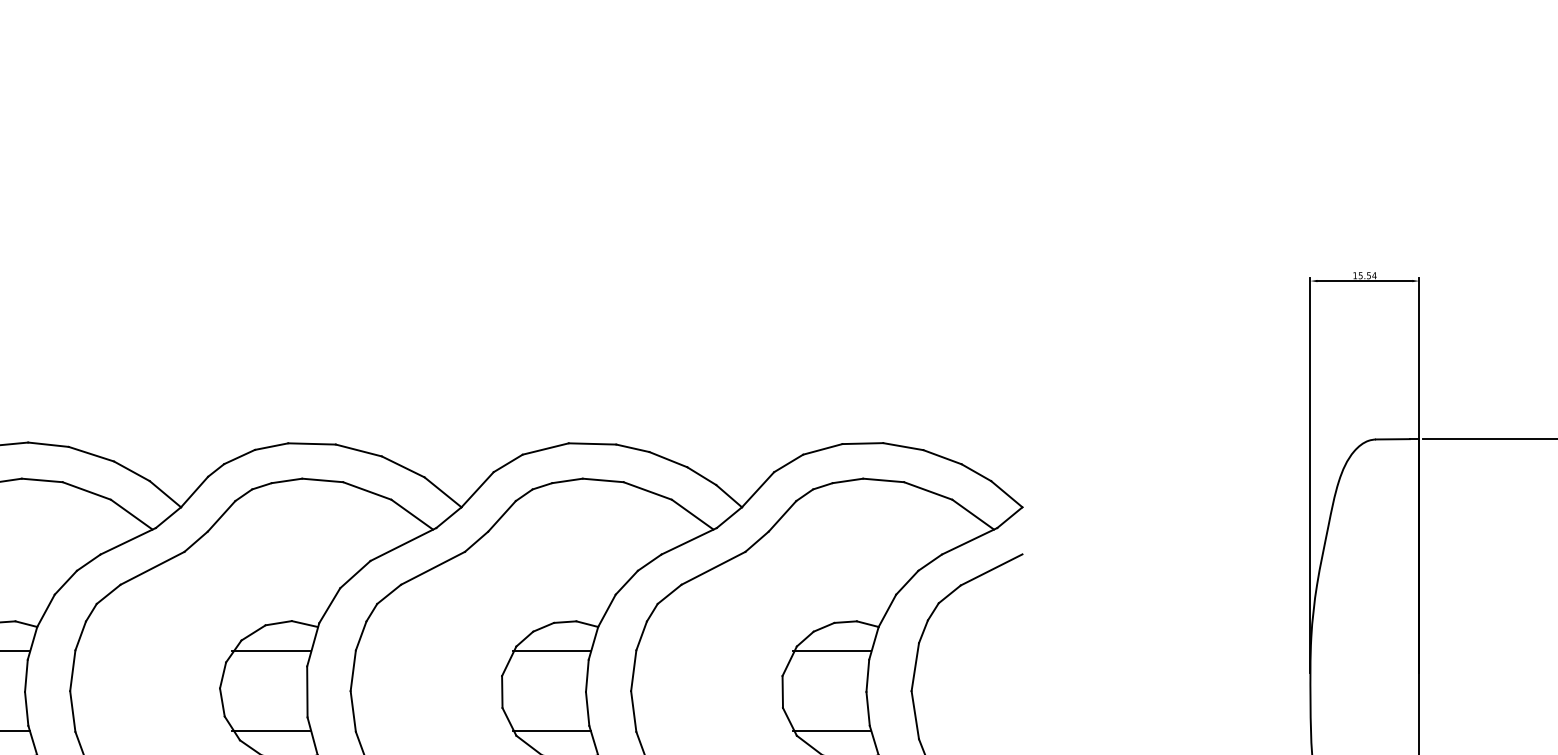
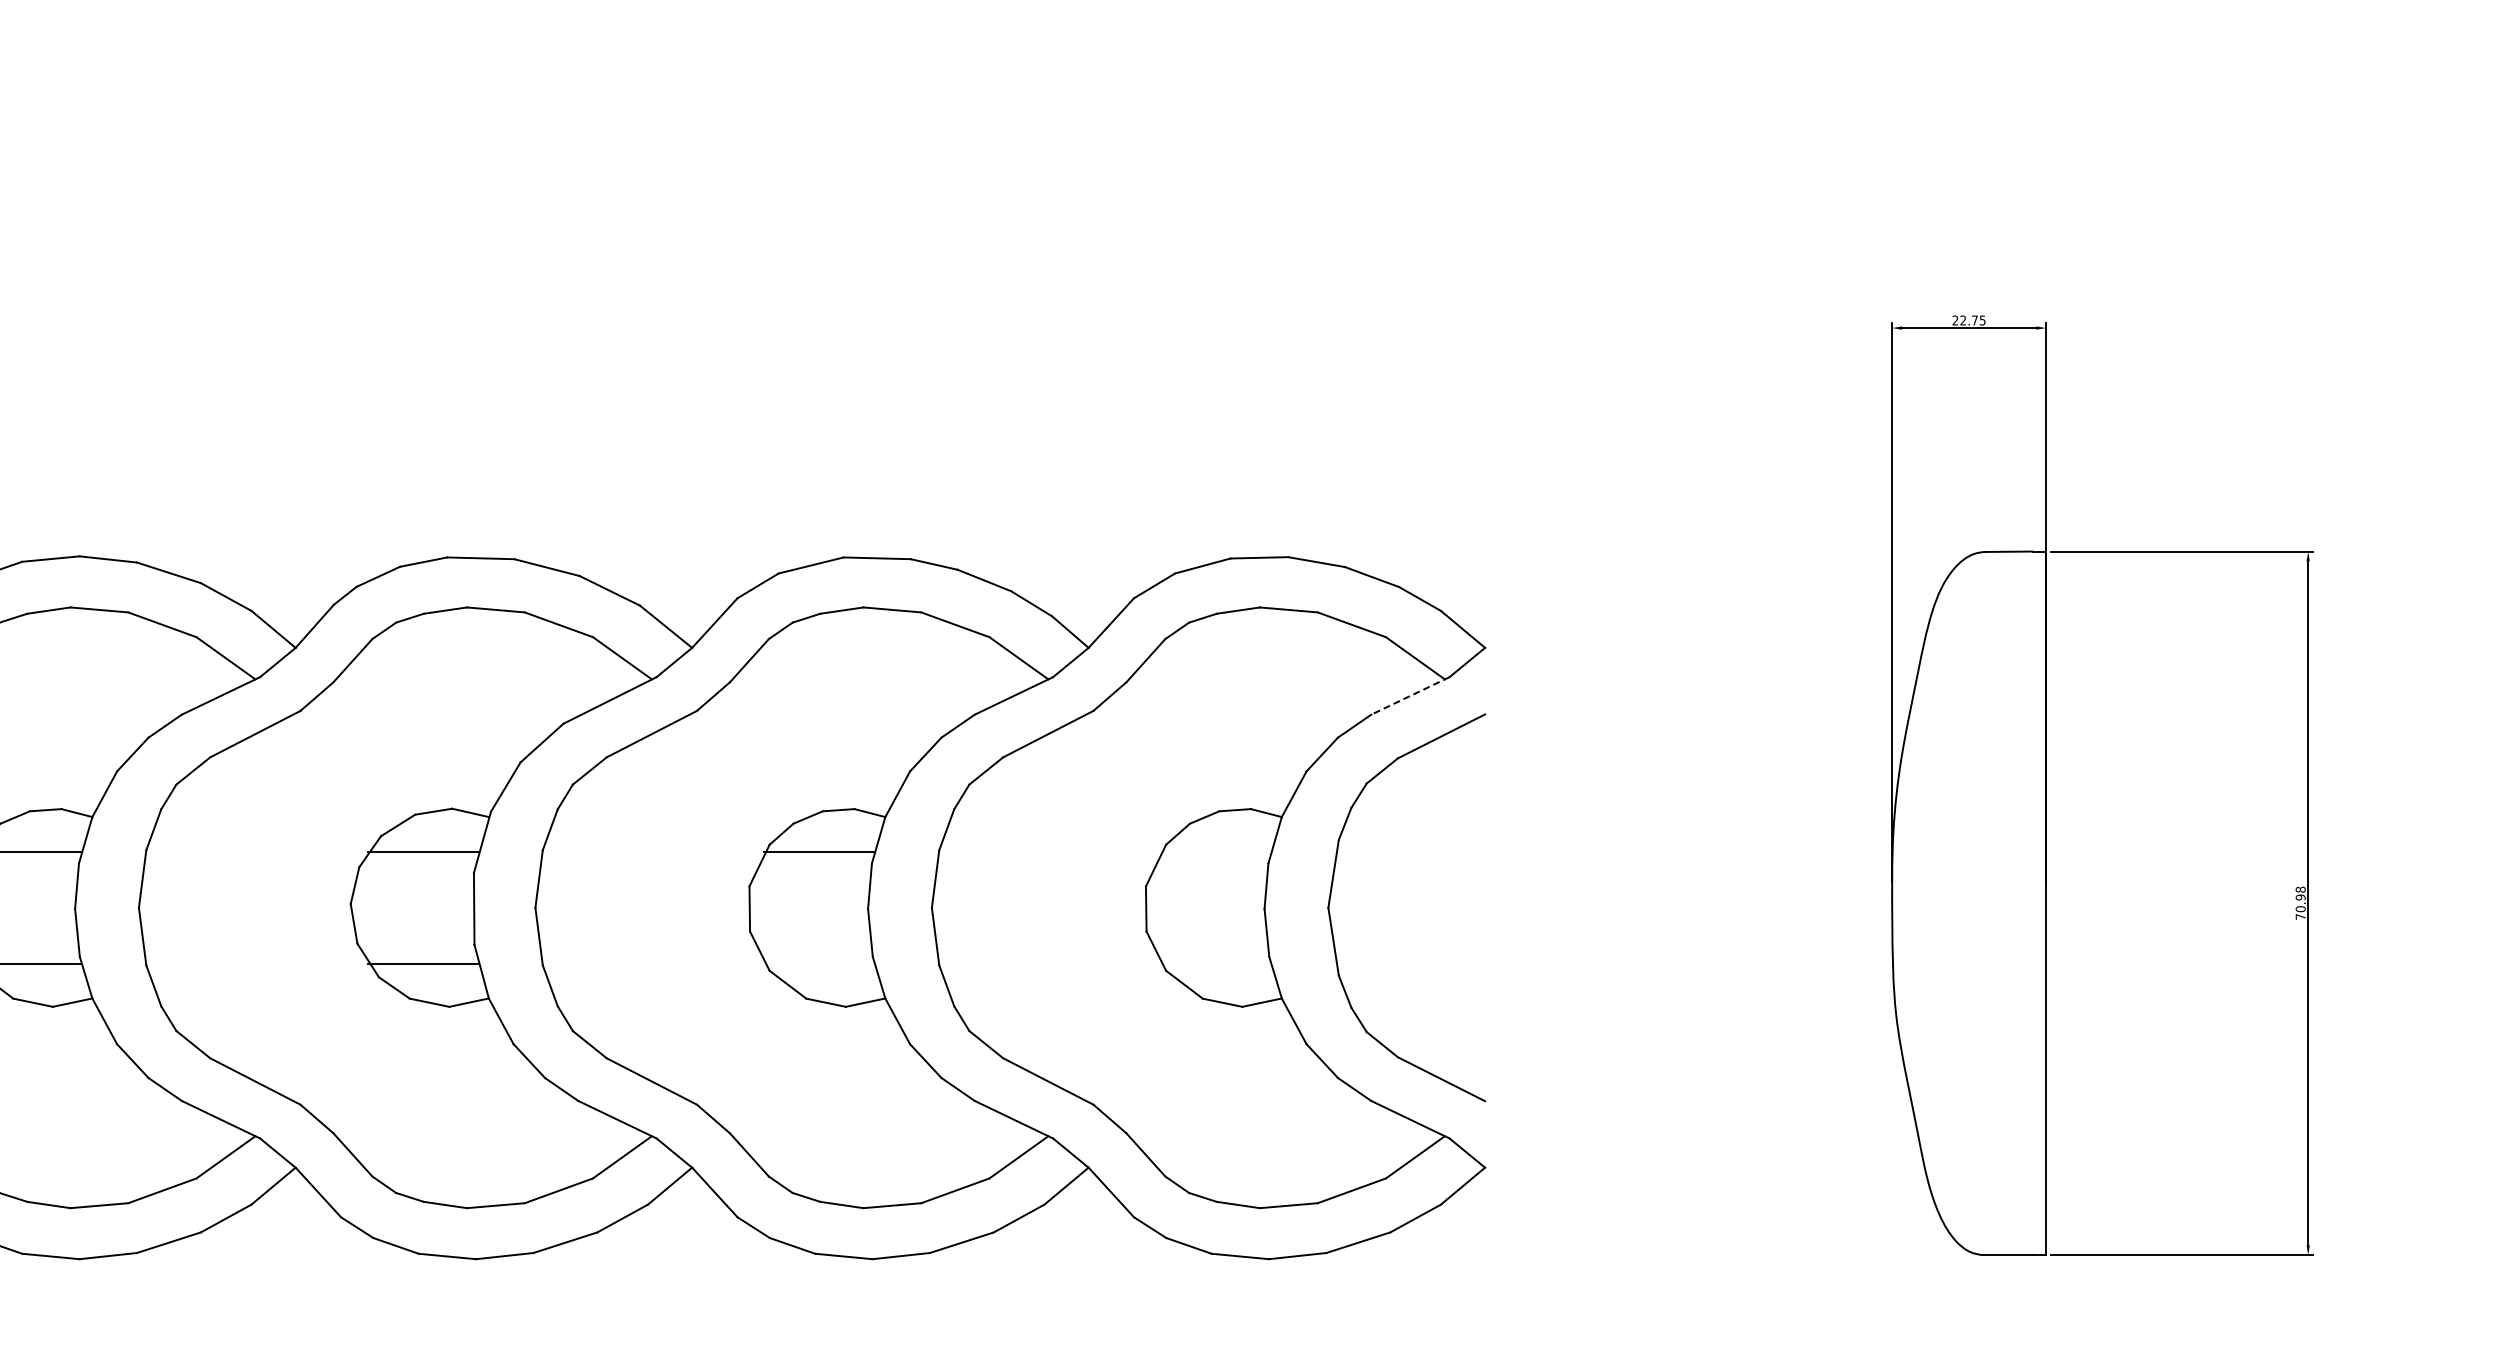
text: (1364, 275) -> (1968, 320), 15.54 -> 22.75
line: (968, 541) -> (1409, 696), solid -> dashed
line: (831, 651) -> (1215, 851), removed
line: (551, 730) -> (819, 963), removed
line: (831, 730) -> (1215, 963), removed

